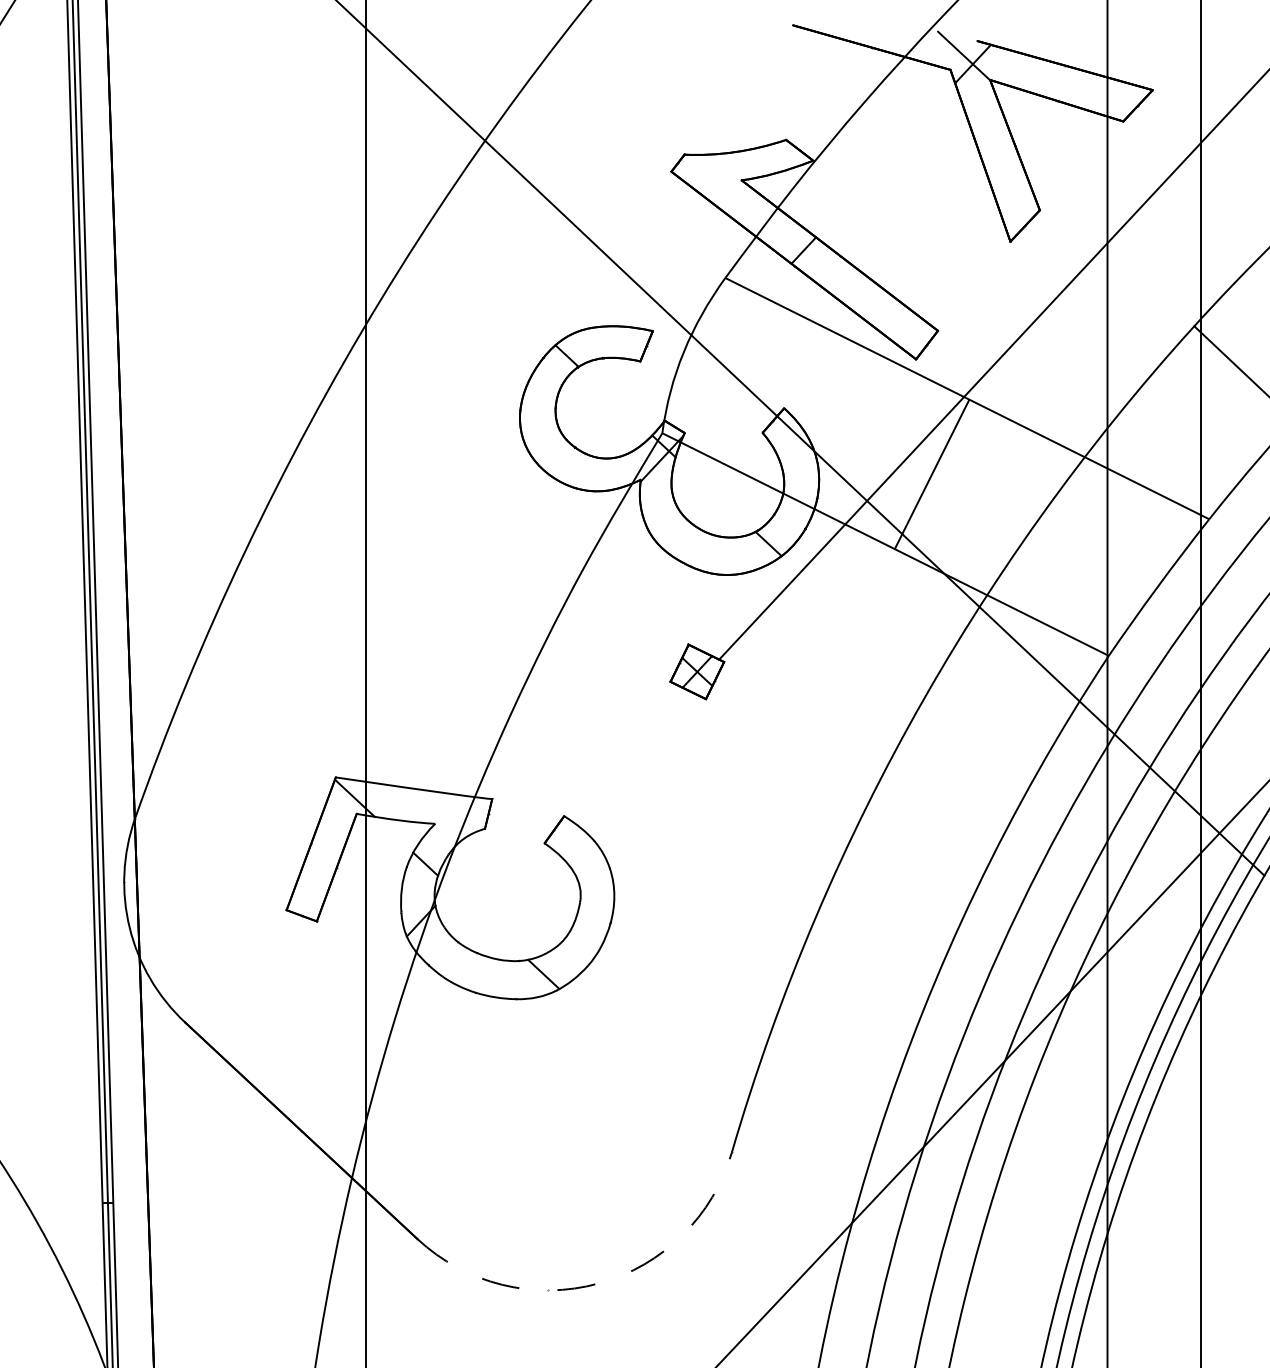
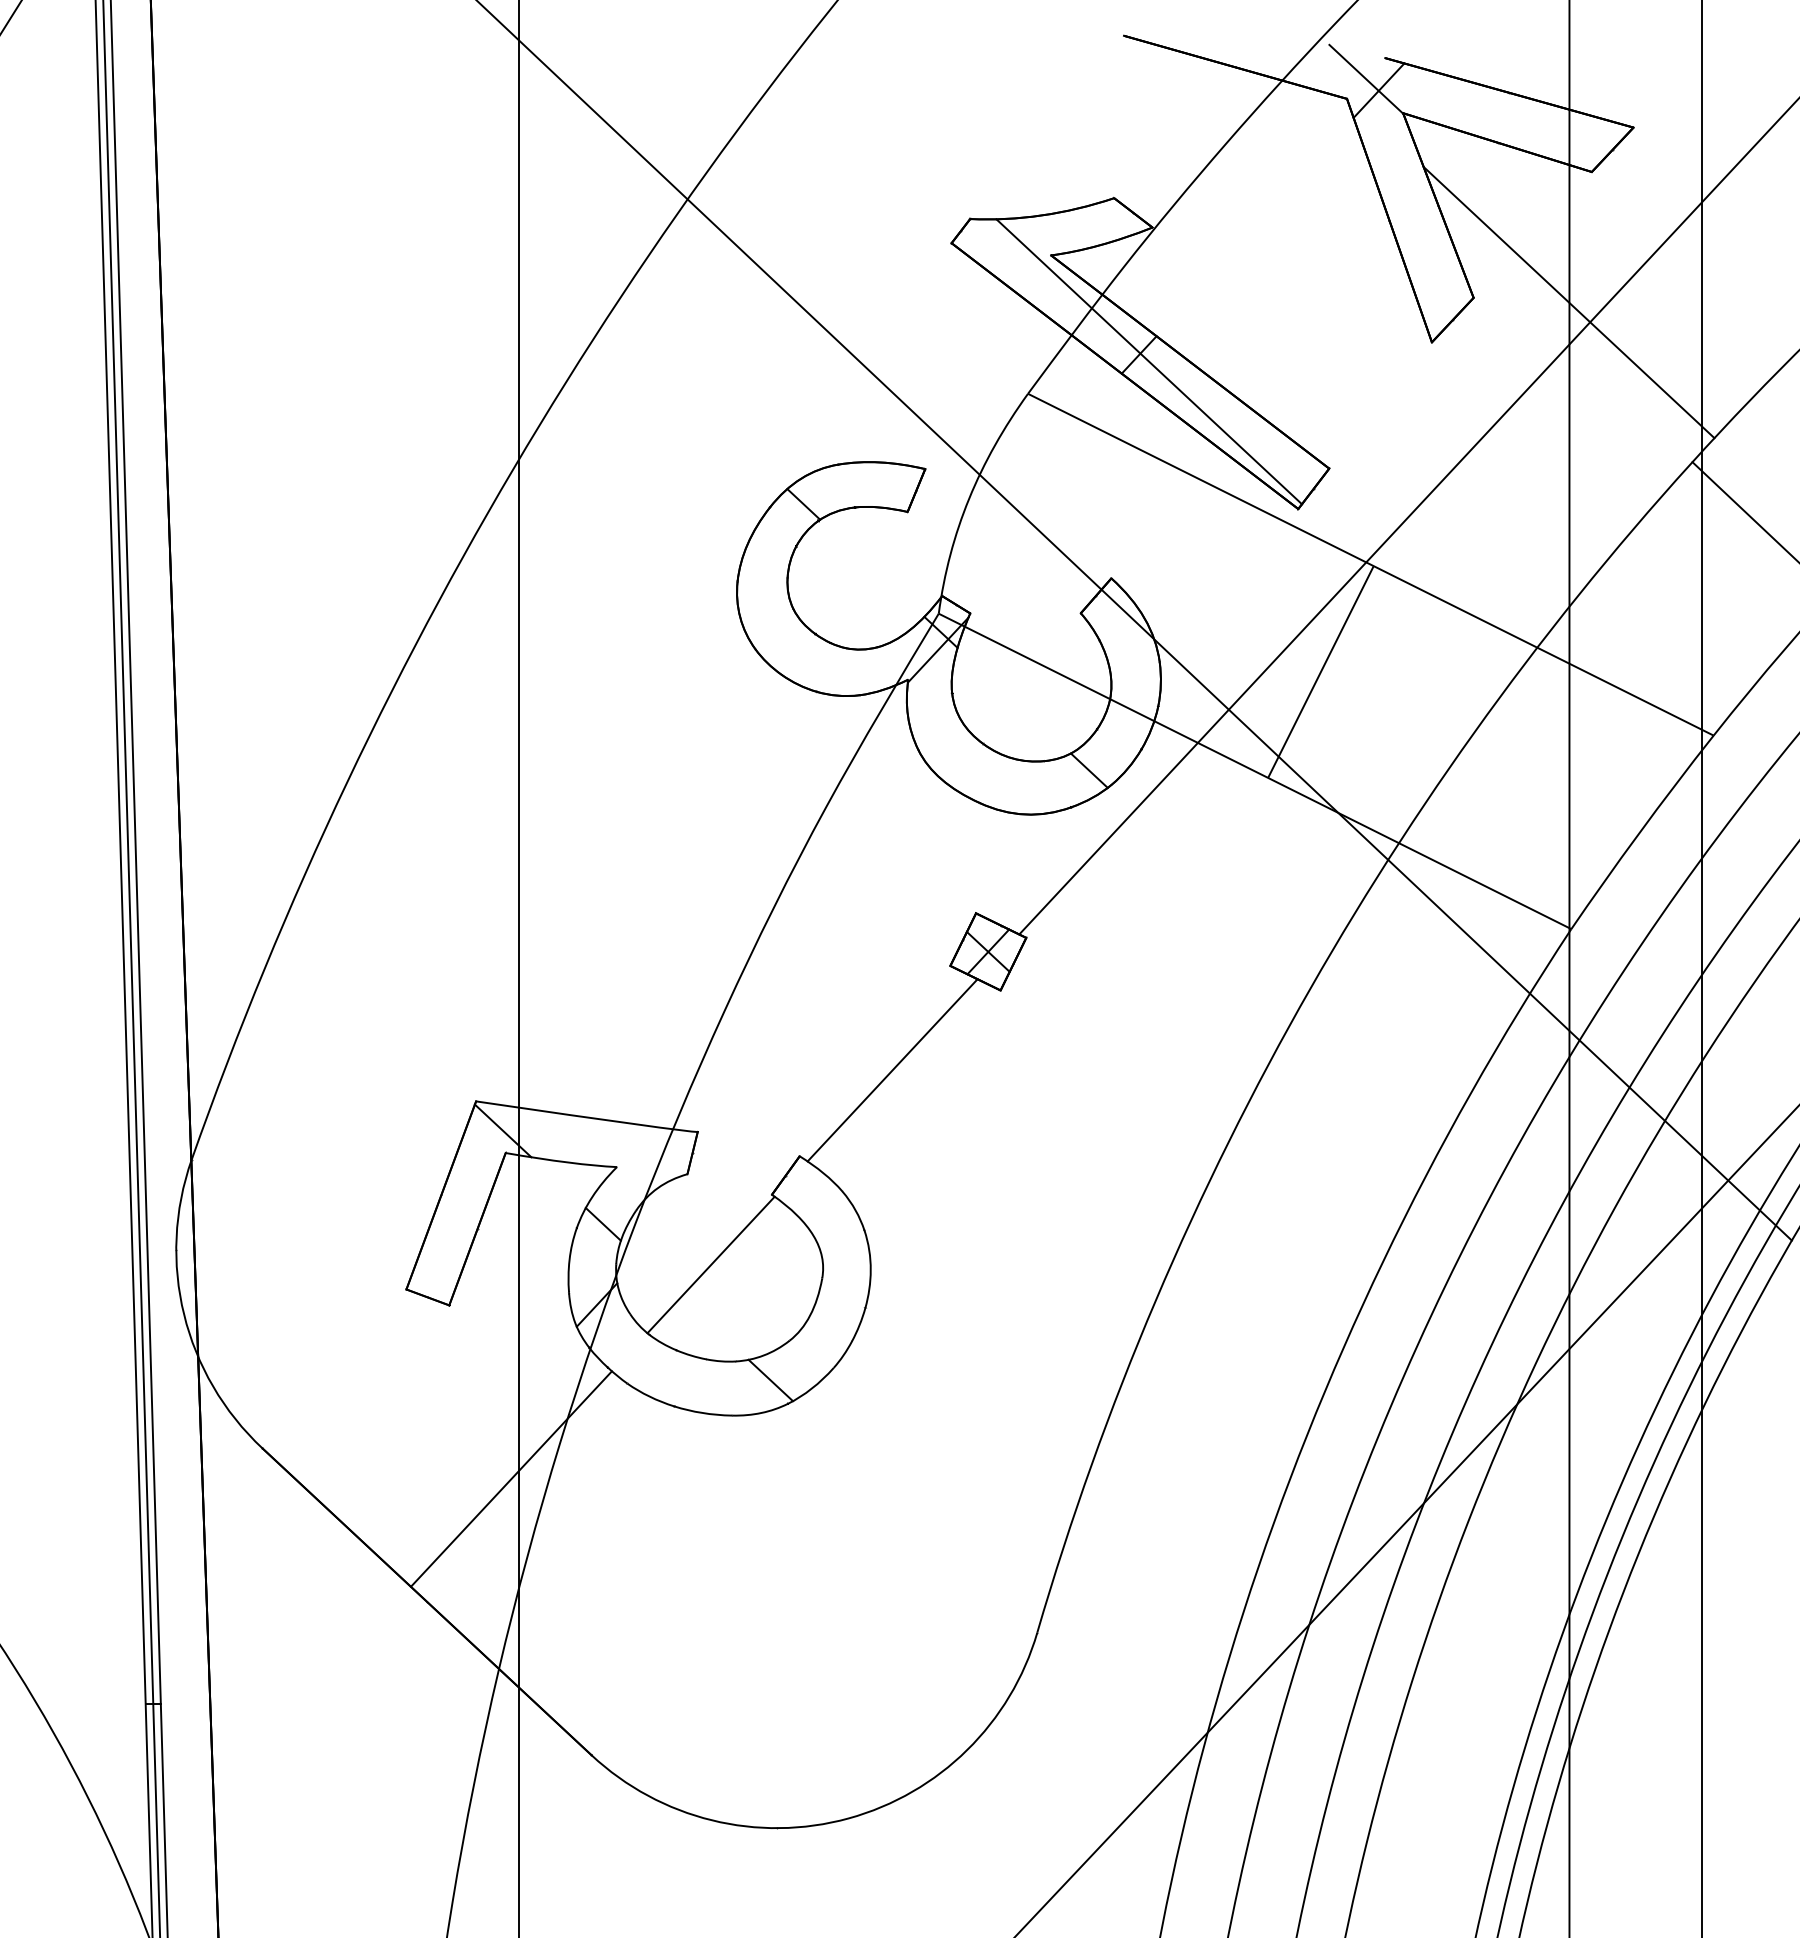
line: (1106, 213) -> (1568, 302), added
line: (811, 255) -> (1149, 361), added
line: (629, 755) -> (892, 1070), added
line: (501, 892) -> (710, 1264), added
line: (360, 1043) -> (510, 1478), added
arc: (598, 1283) -> (848, 1818), dashed -> solid

